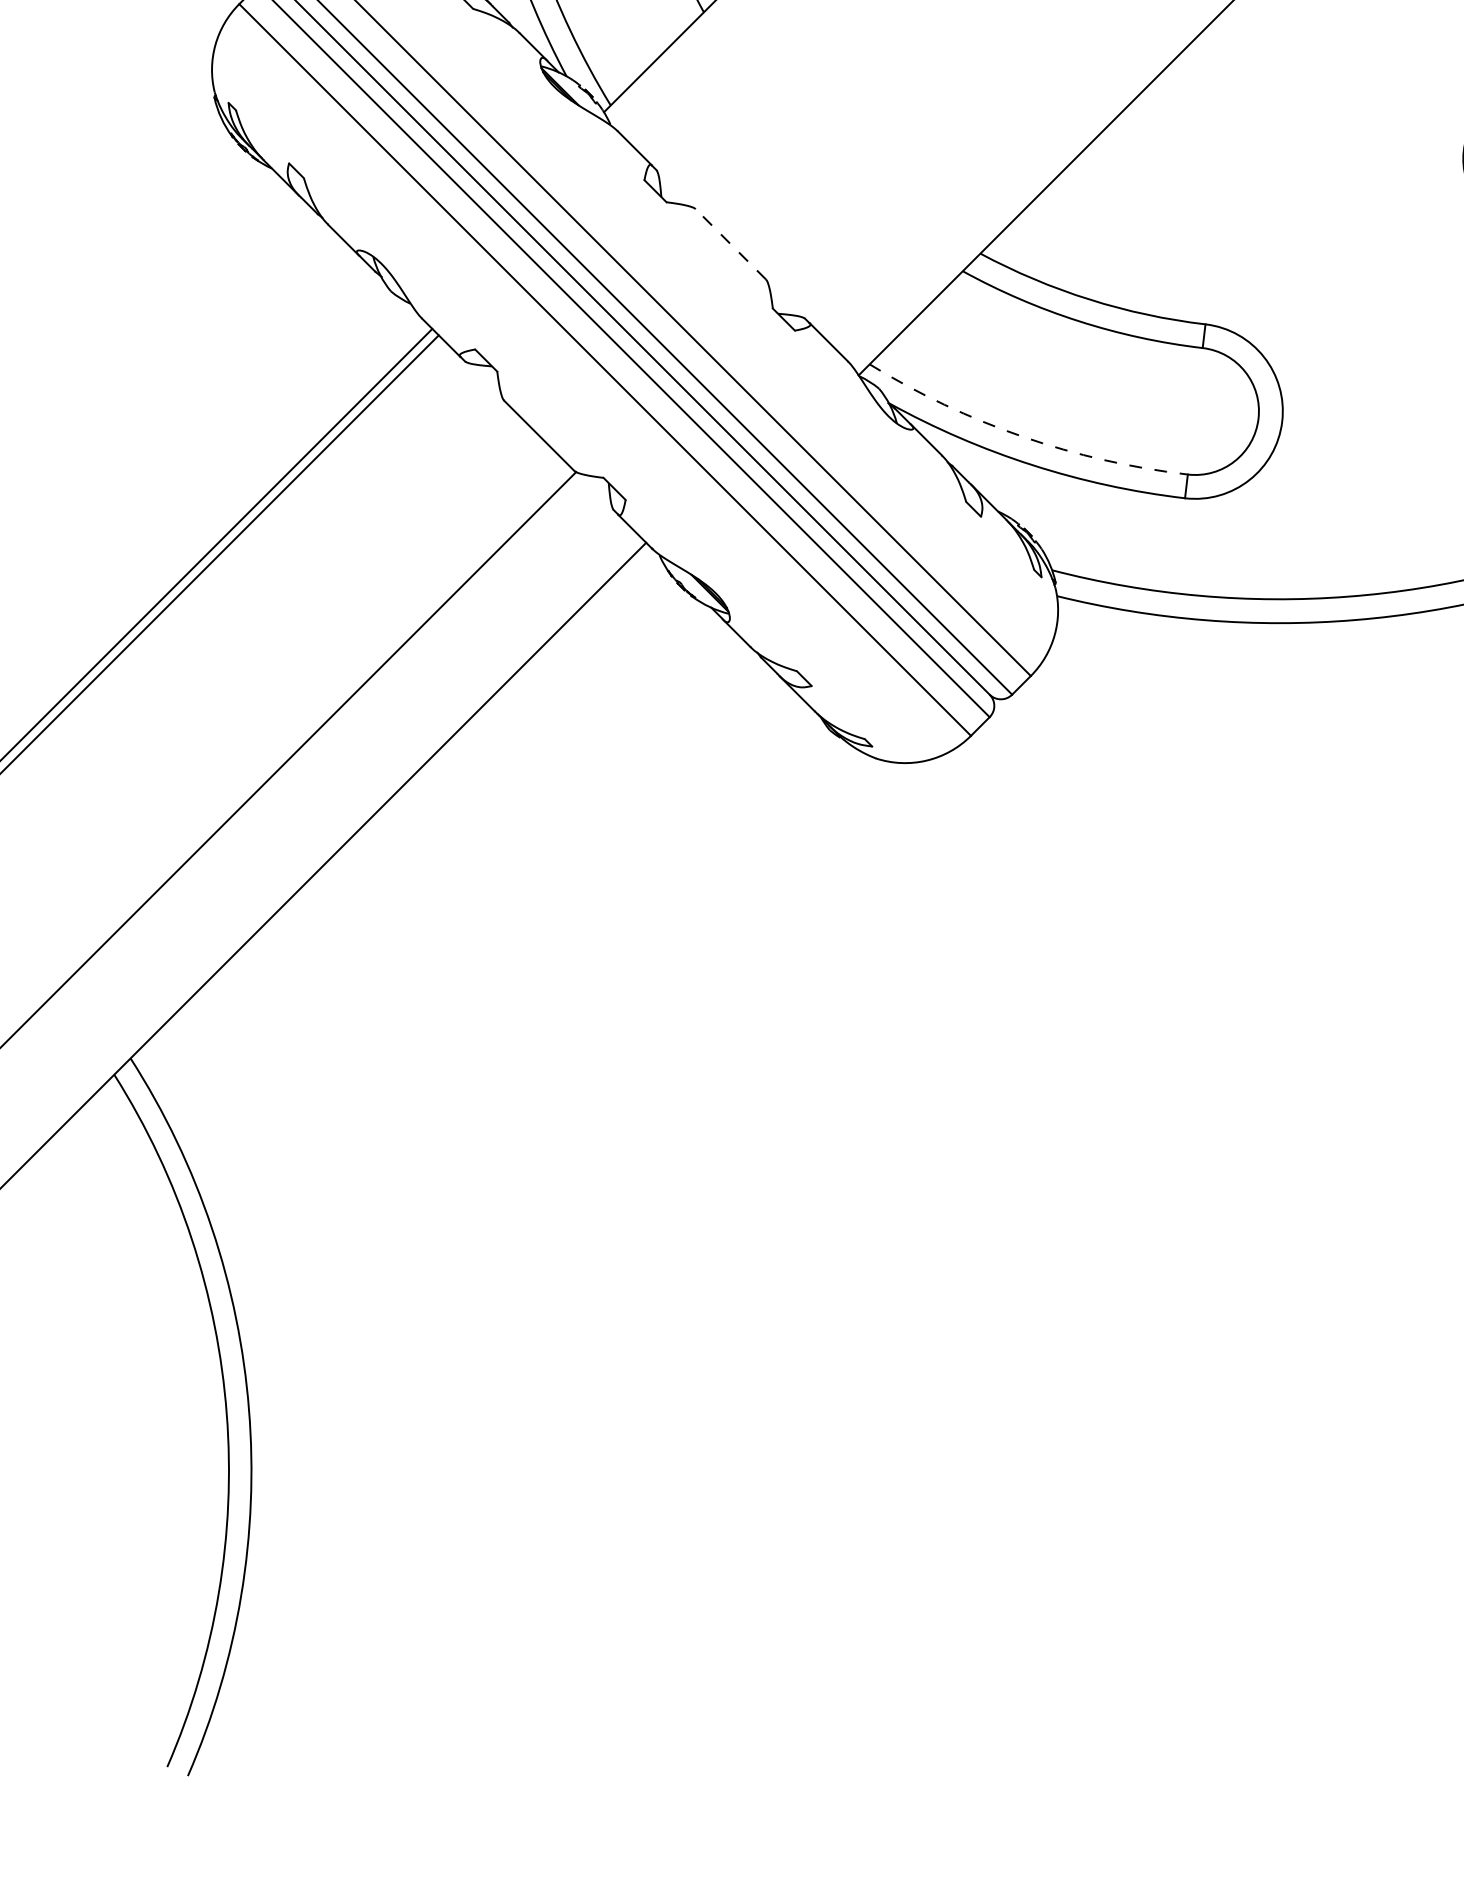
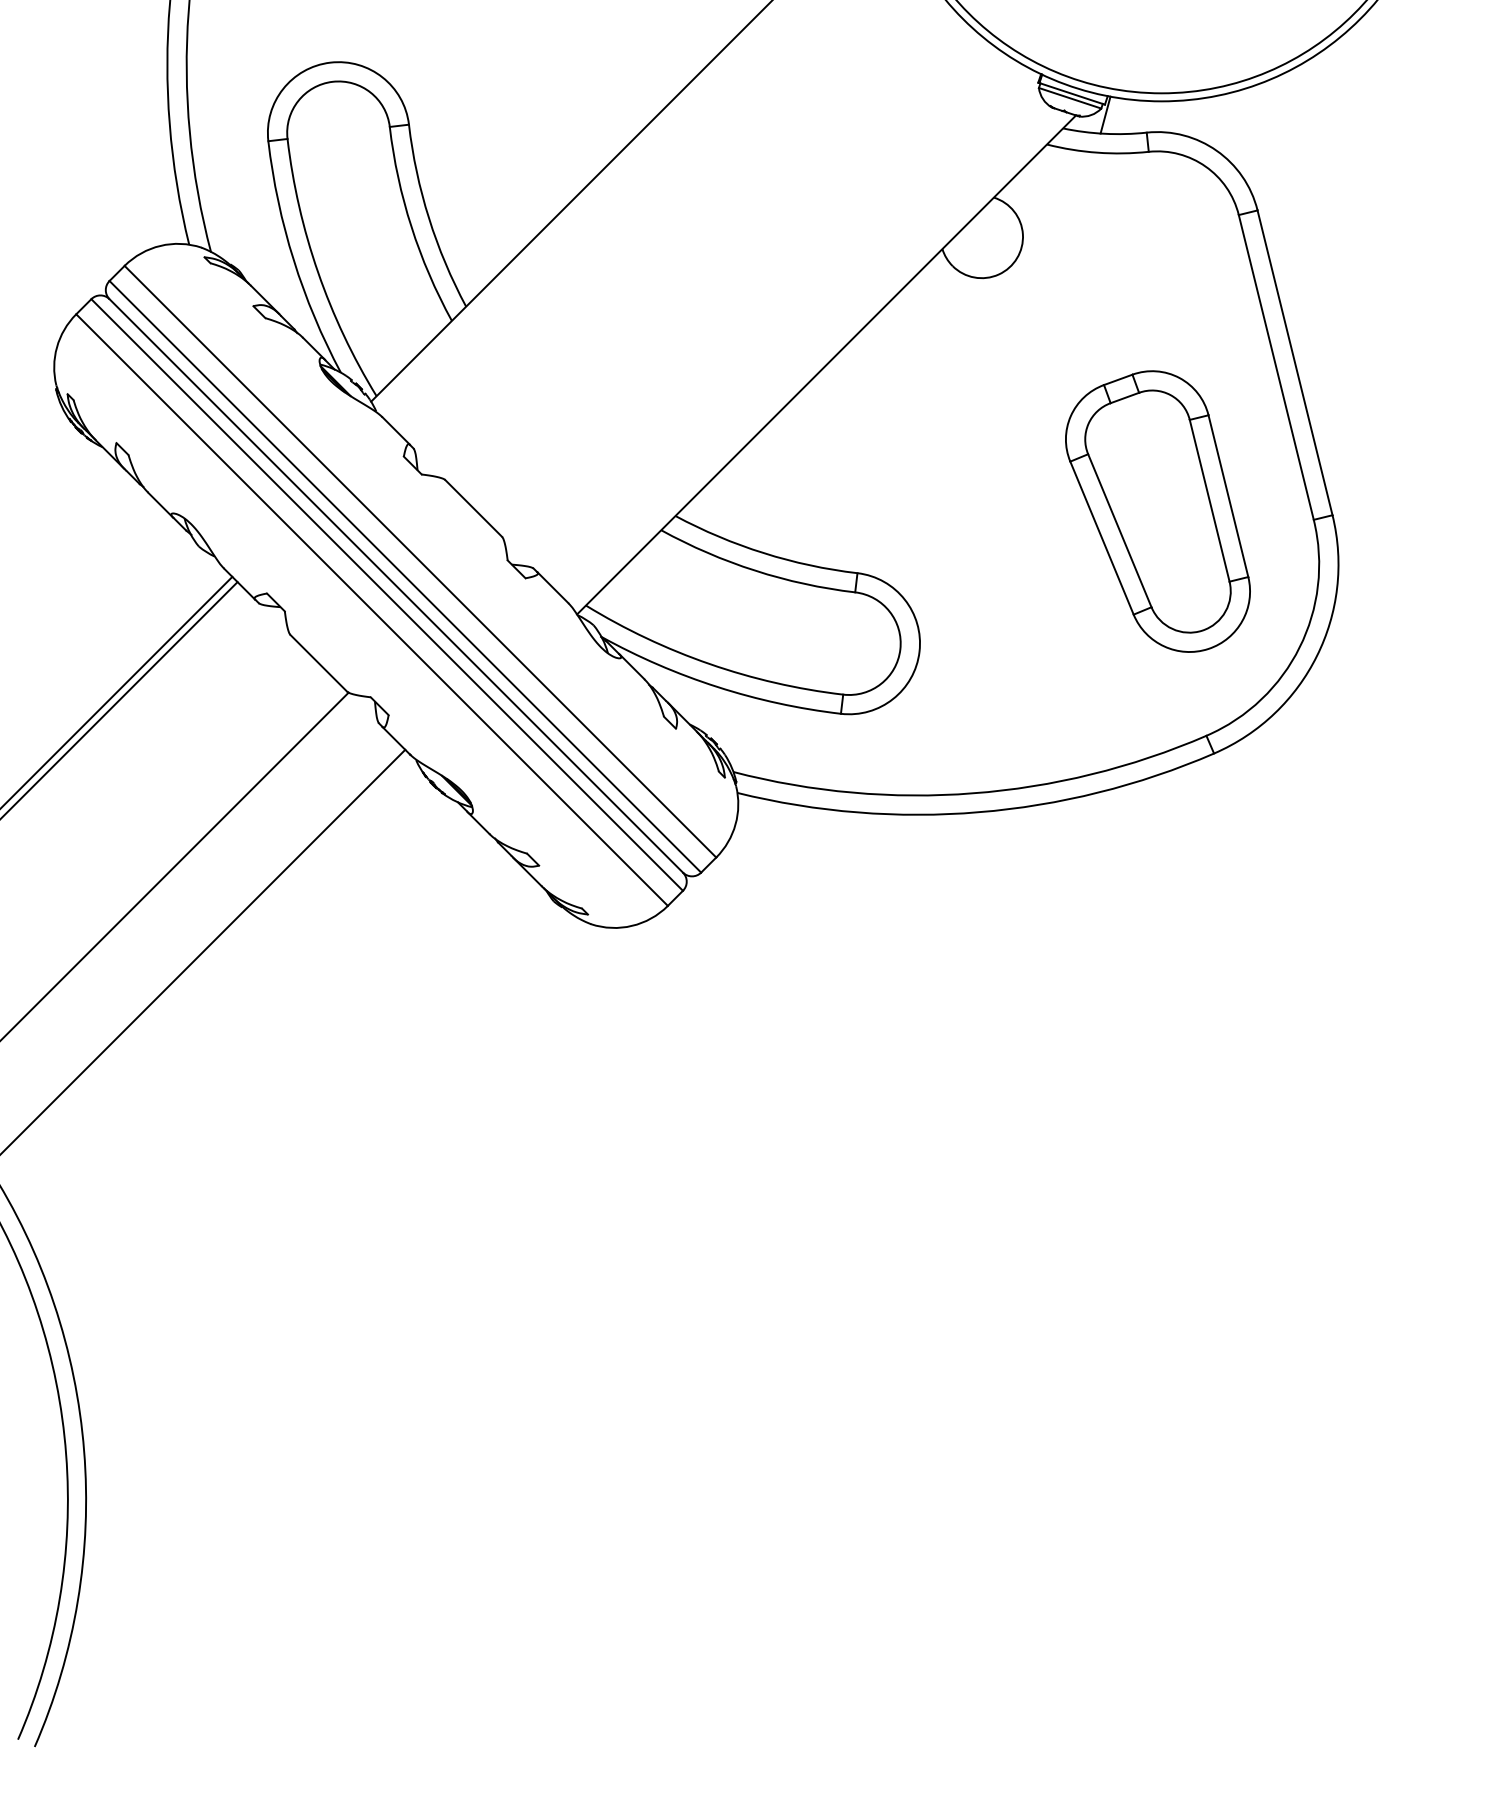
line: (730, 244) -> (473, 508), dashed -> solid
arc: (1022, 437) -> (709, 664), dashed -> solid

